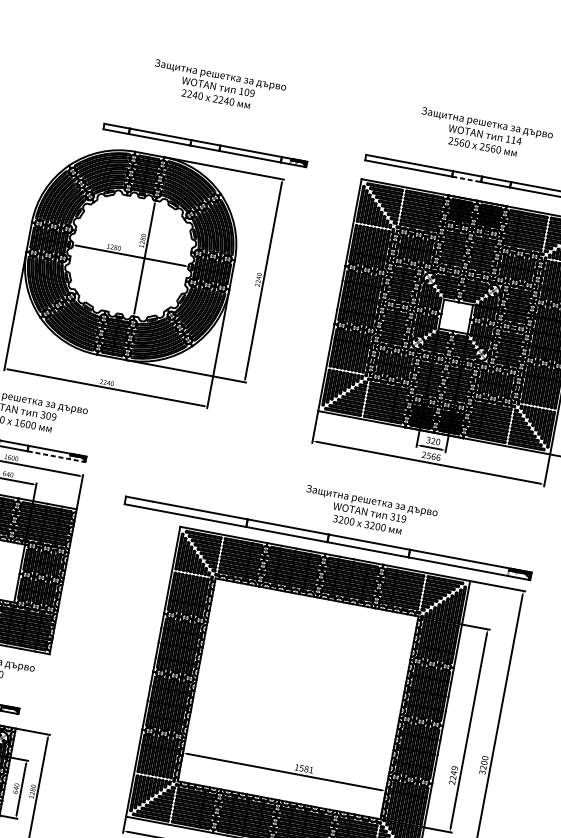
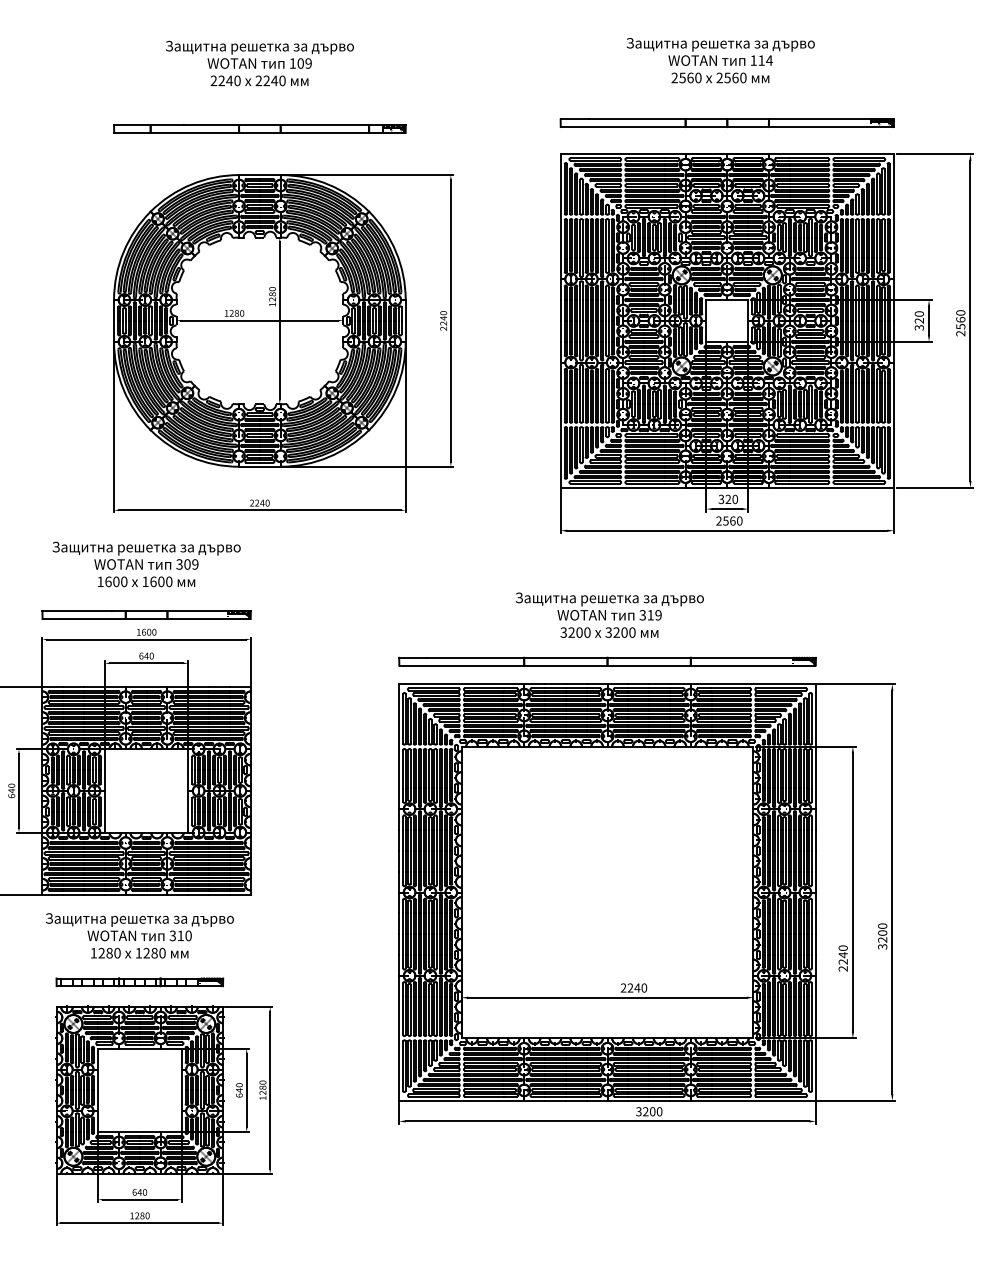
text: (218, 86) -> (259, 63), moved
part: (205, 145) -> (259, 128), moved
line: (466, 179) -> (706, 127), dashed -> solid
line: (56, 456) -> (209, 618), dashed -> solid
text: (438, 457) -> (739, 520), 2566 -> 2560
text: (369, 512) -> (609, 614), moved
part: (328, 538) -> (607, 661), size x0.71
text: (454, 767) -> (842, 947), 2249 -> 2240
text: (303, 768) -> (633, 987), 1581 -> 2240

